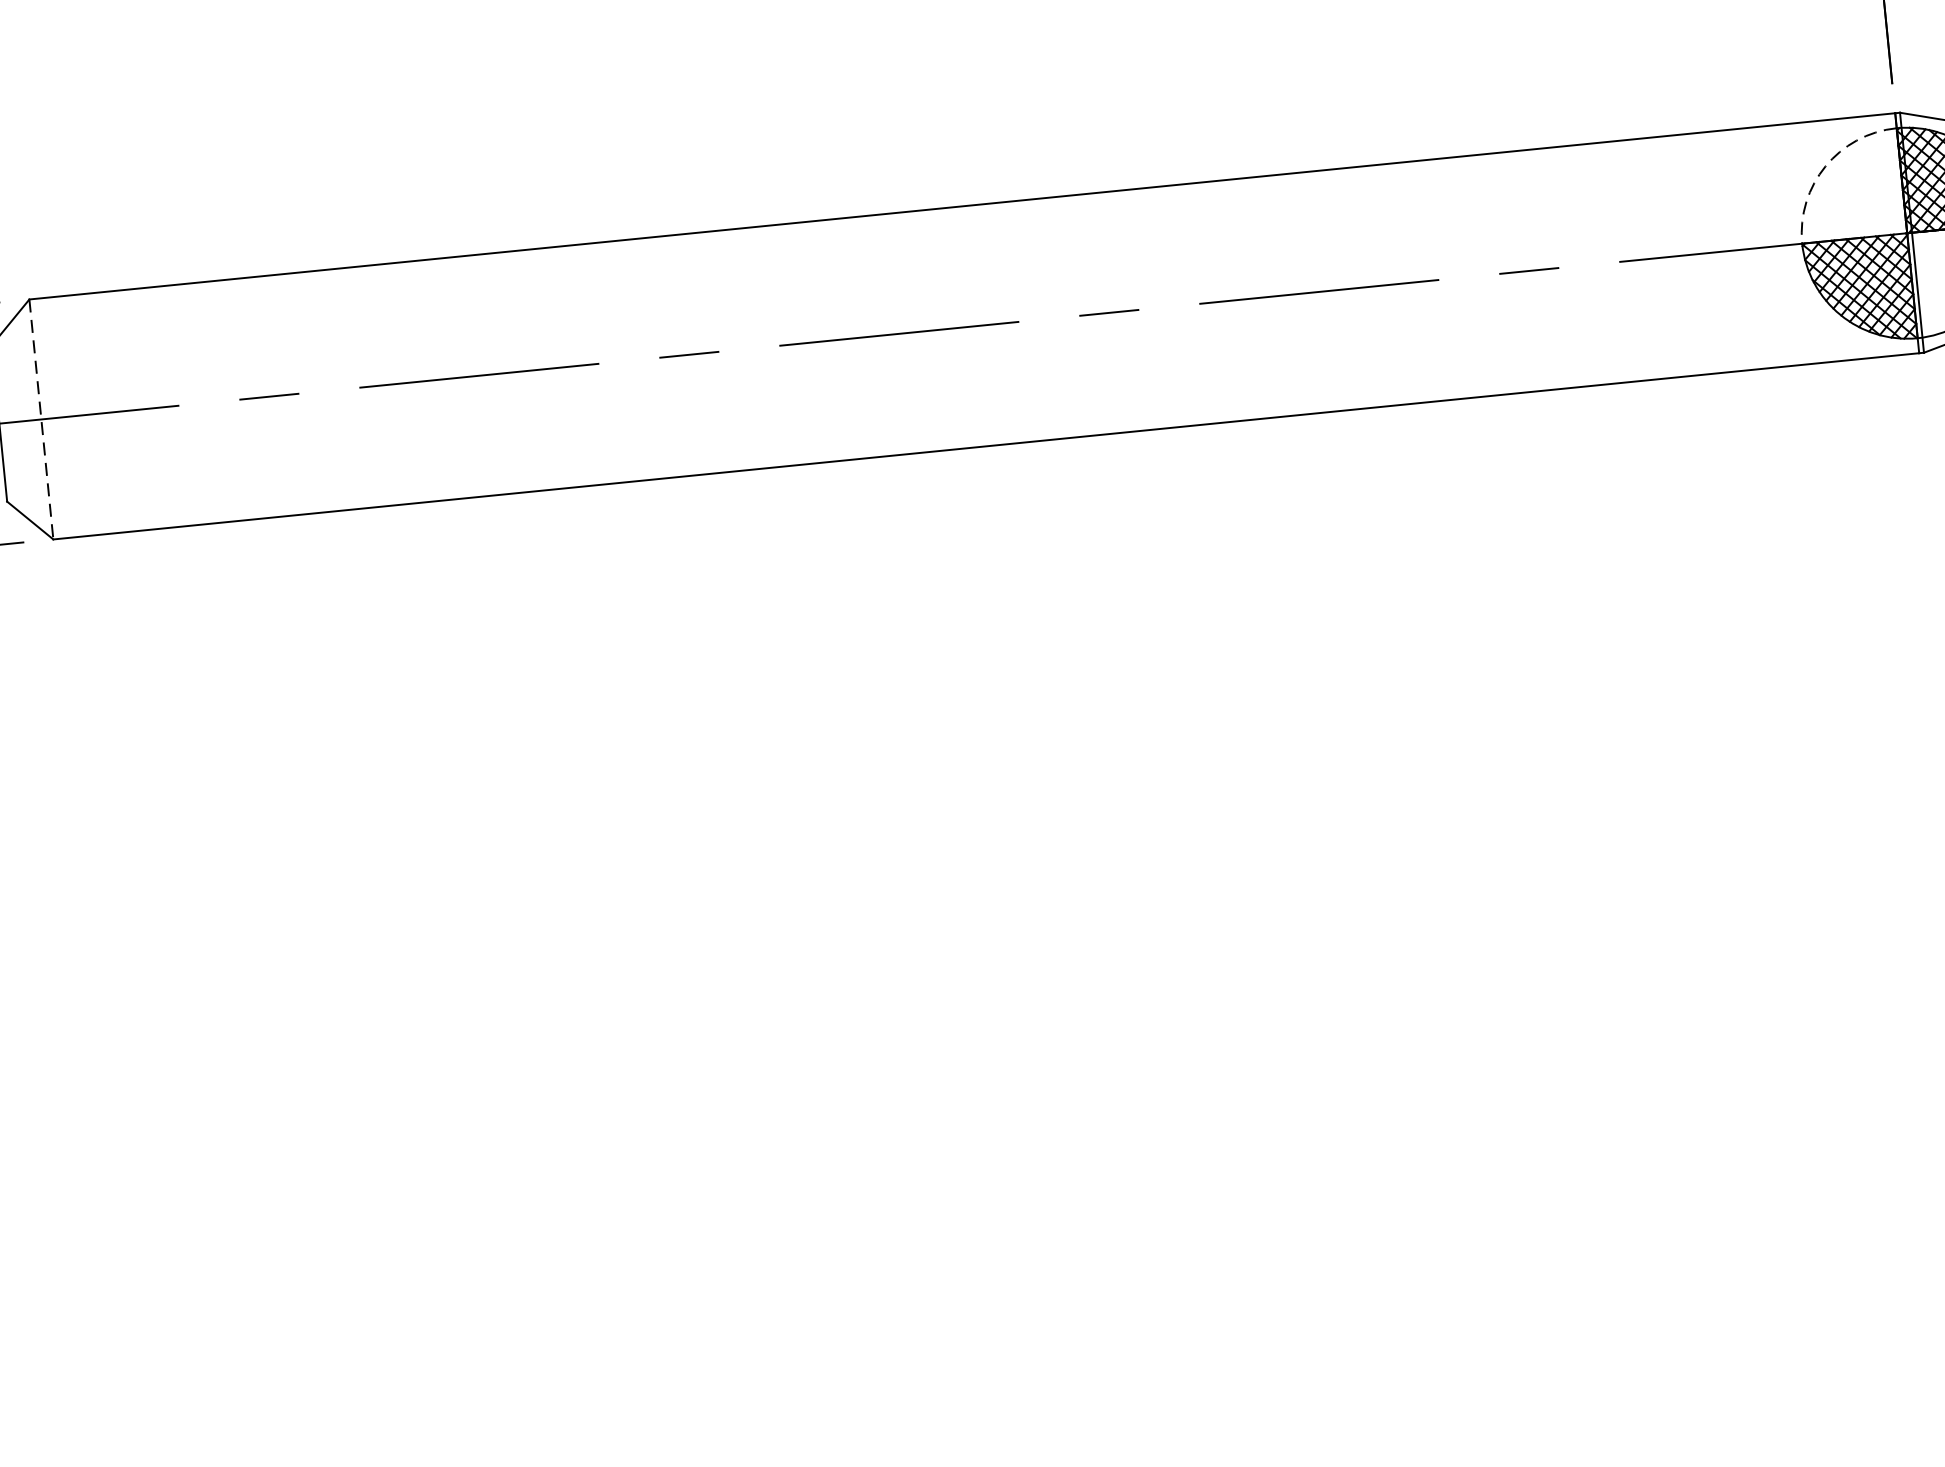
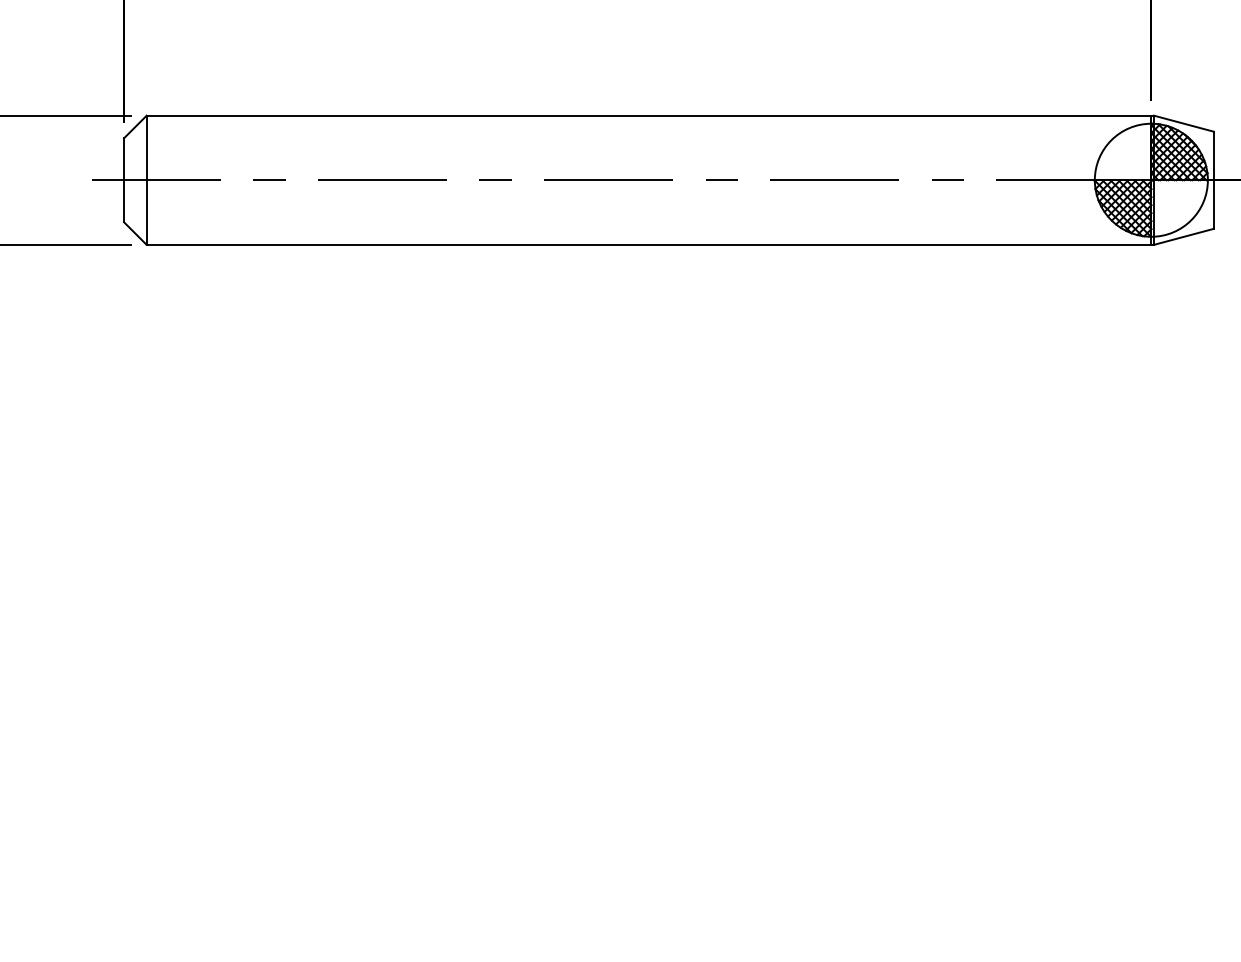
arc: (1825, 166) -> (1111, 140), dashed -> solid
line: (41, 419) -> (146, 180), dashed -> solid

